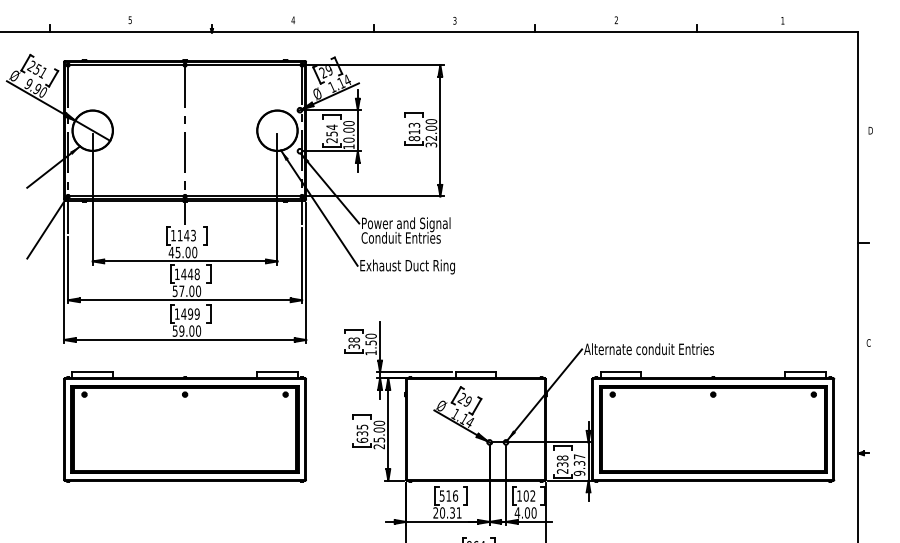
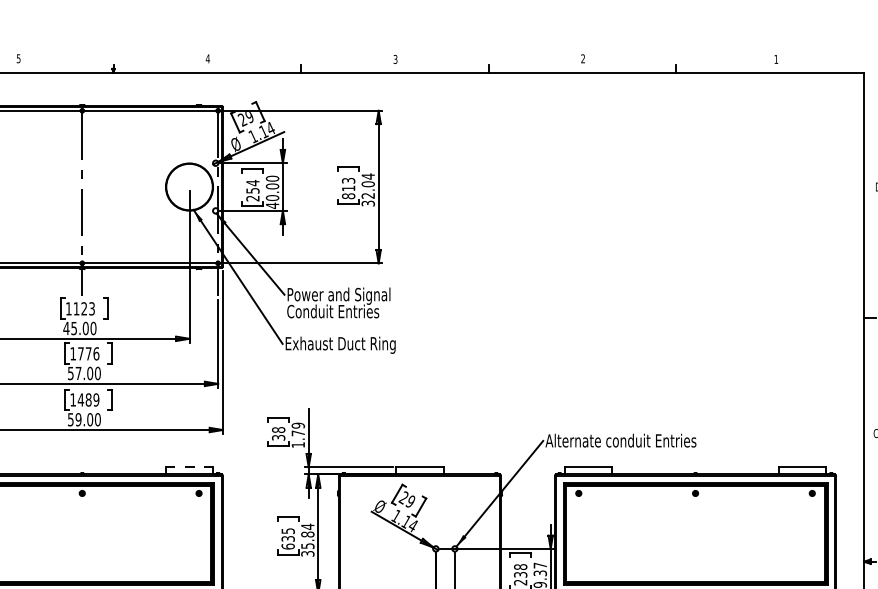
text: (431, 121) -> (368, 176), 32.00 -> 32.04
text: (348, 146) -> (272, 205), 10.00 -> 40.00
text: (186, 235) -> (83, 308), 1143 -> 1123
text: (190, 273) -> (88, 352), 1448 -> 1776
text: (190, 313) -> (88, 399), 1499 -> 1489
text: (370, 339) -> (297, 429), 1.50 -> 1.79
line: (277, 372) -> (189, 467), solid -> dashed
text: (379, 434) -> (308, 539), 25.00 -> 35.84

